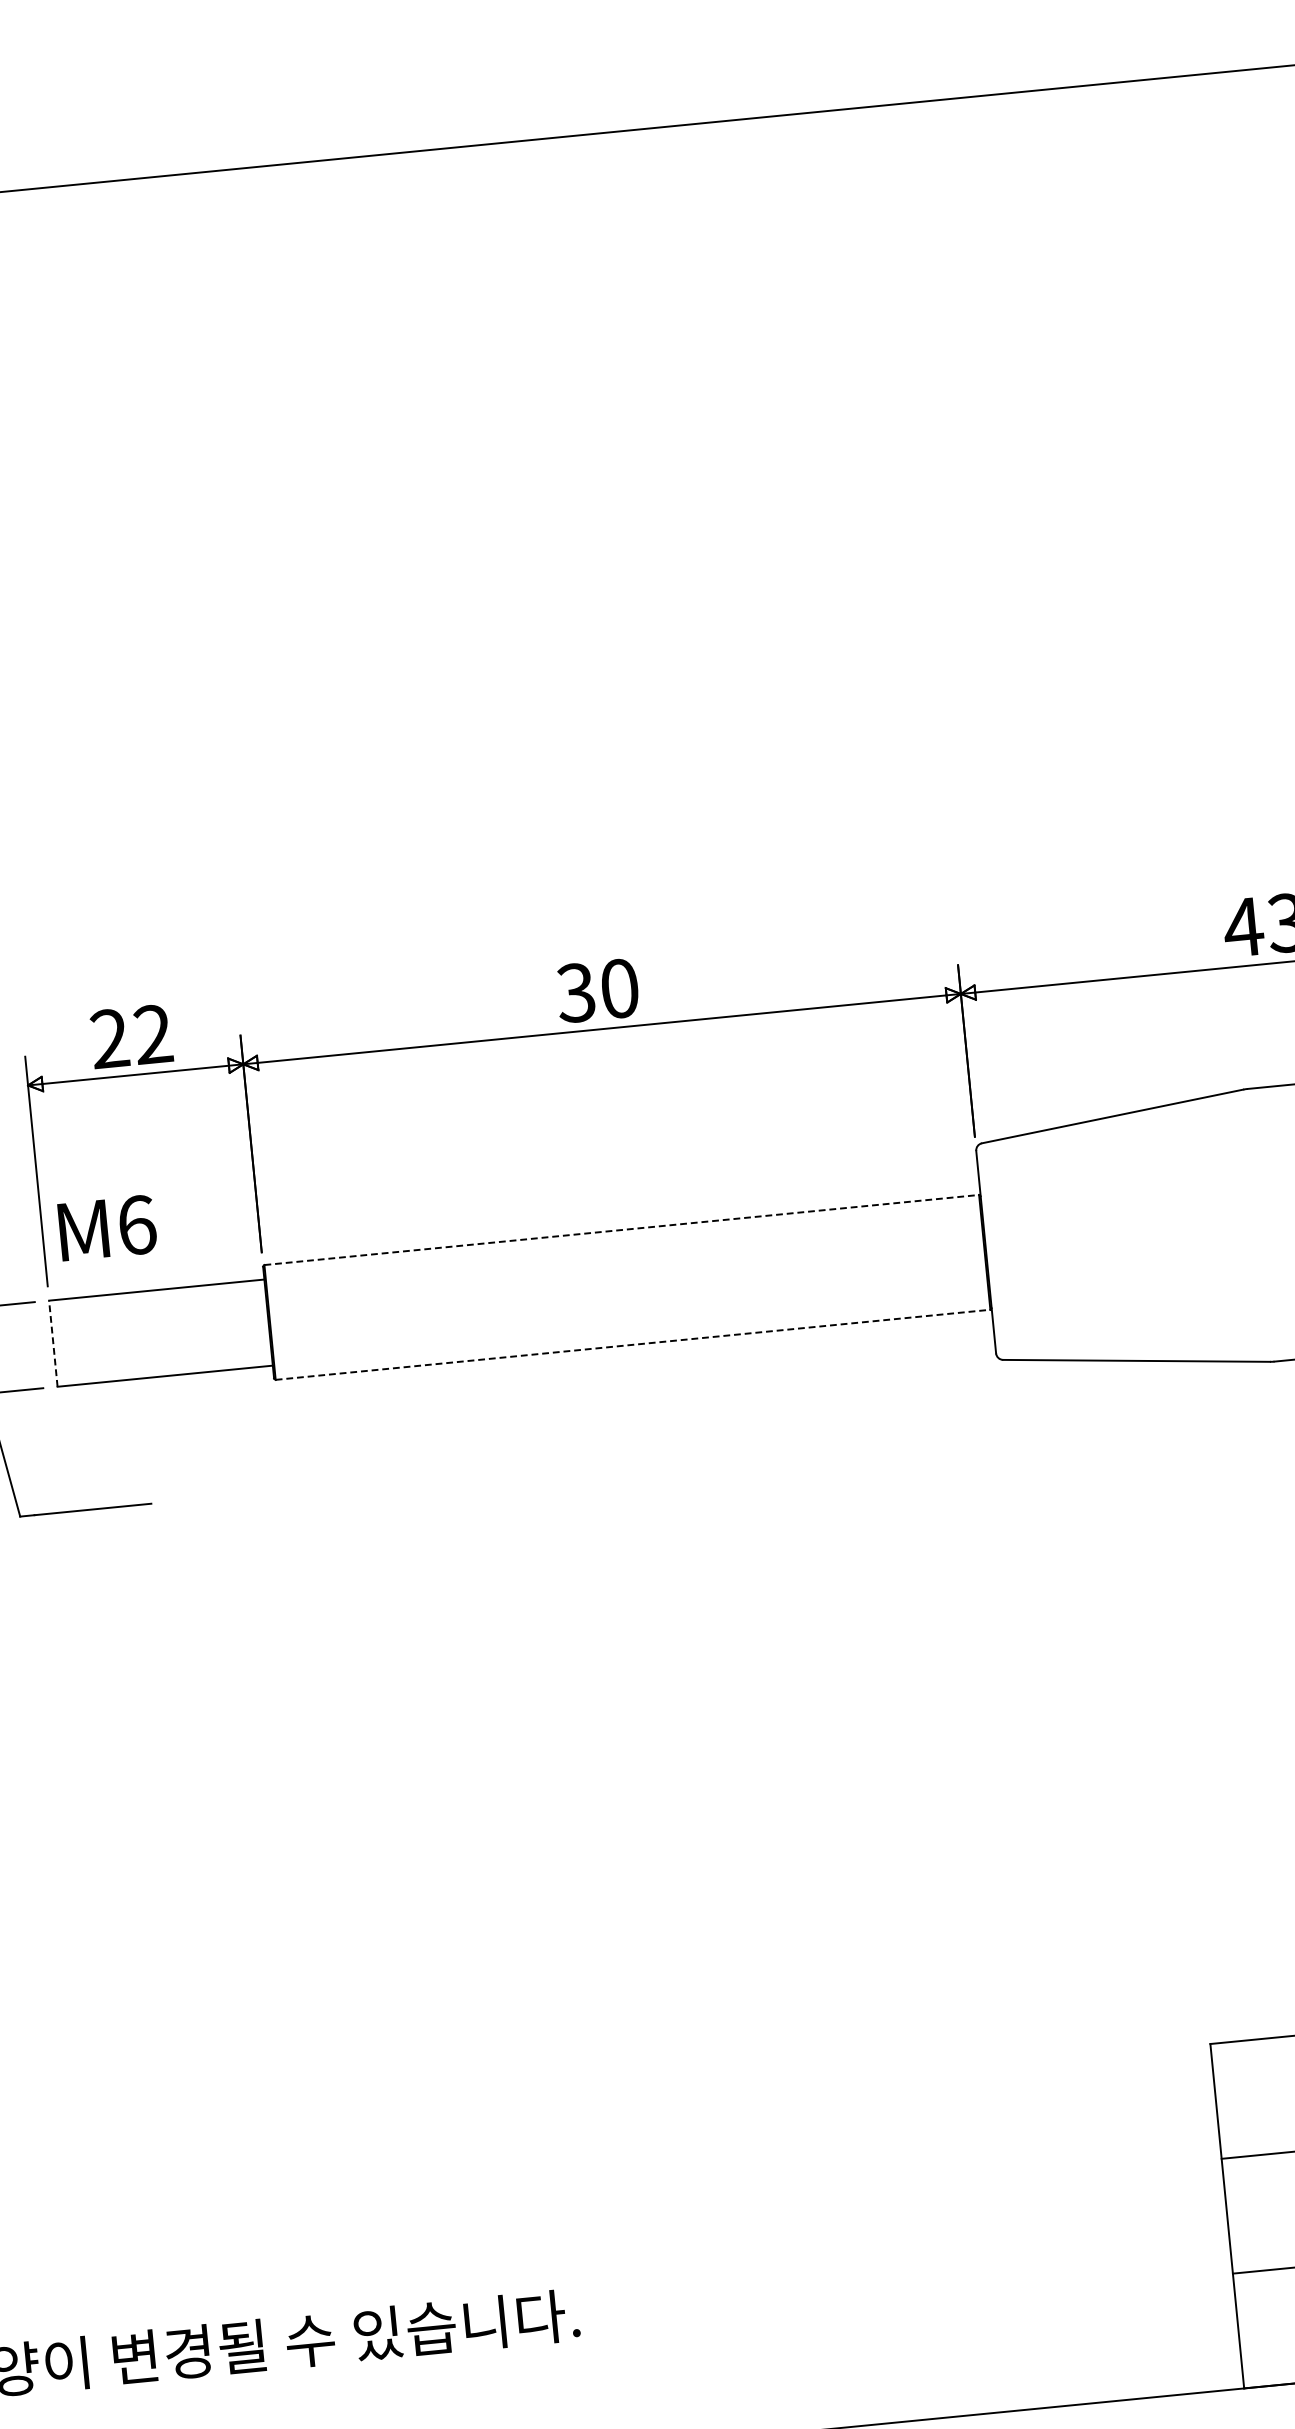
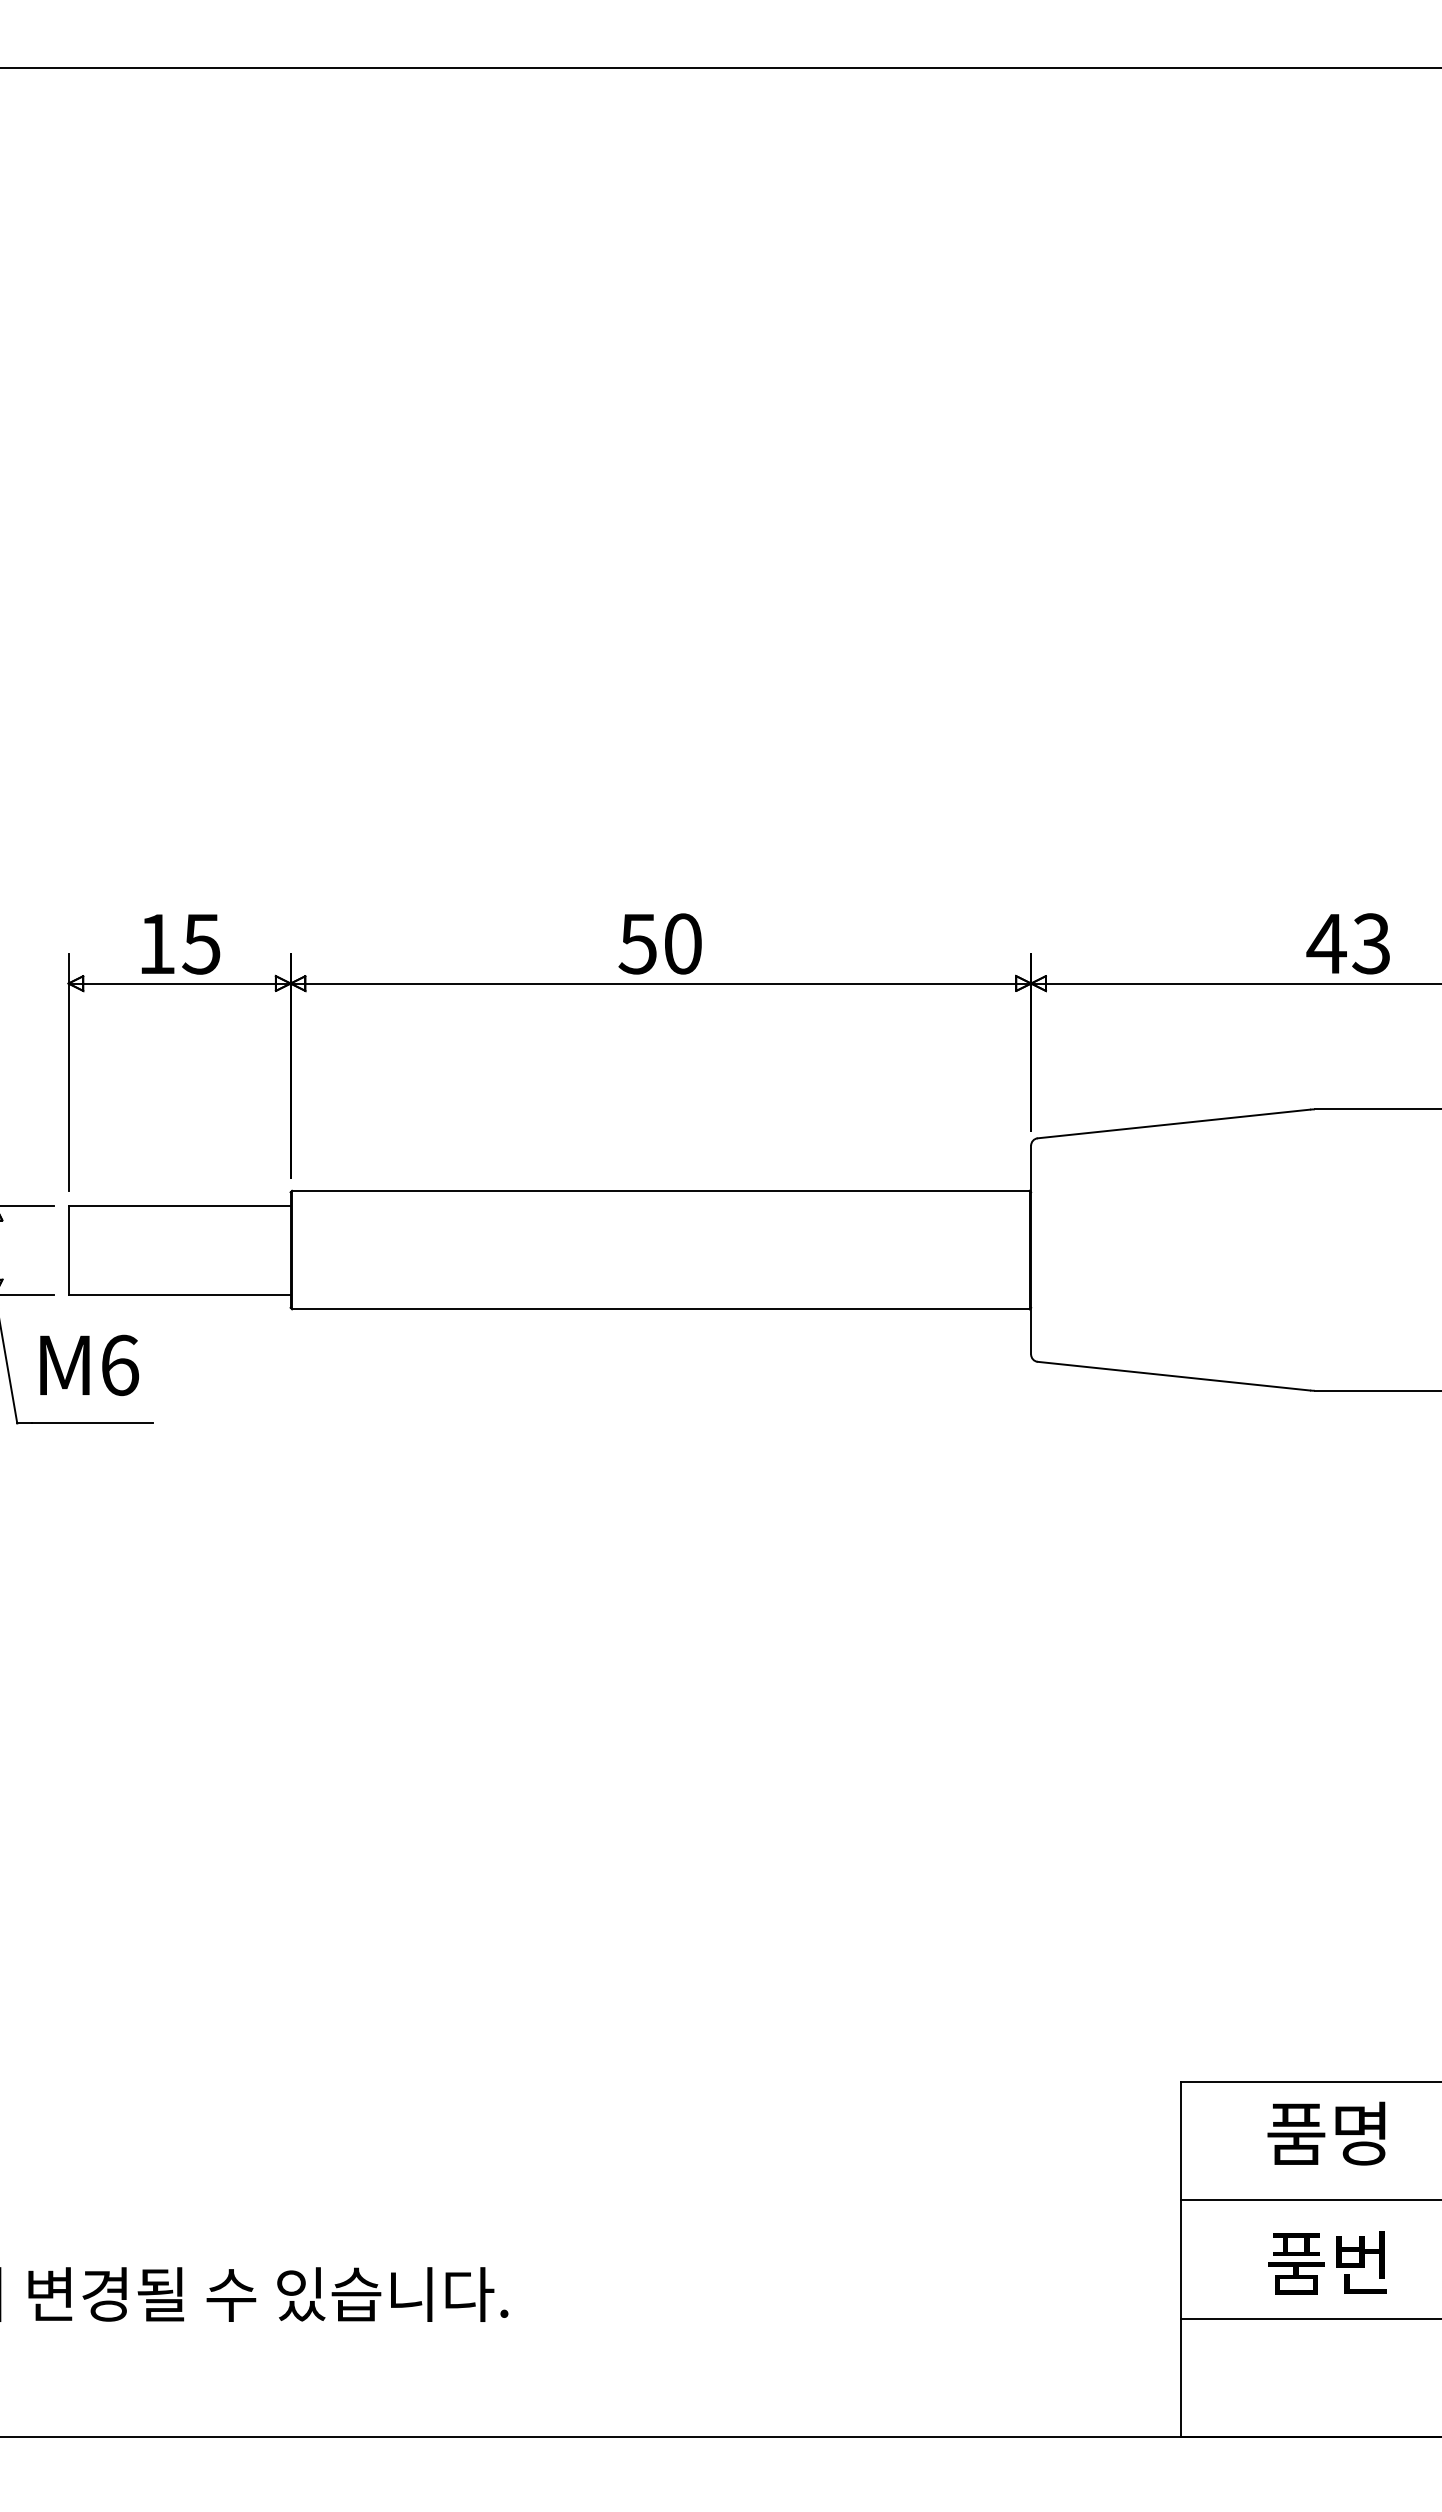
text: (575, 992) -> (637, 943), 30 -> 50
text: (131, 1036) -> (179, 943), 22 -> 15
text: (107, 1227) -> (89, 1364), moved
line: (621, 1229) -> (660, 1190), dashed -> solid
line: (53, 1343) -> (68, 1249), dashed -> solid
line: (632, 1345) -> (660, 1309), dashed -> solid

